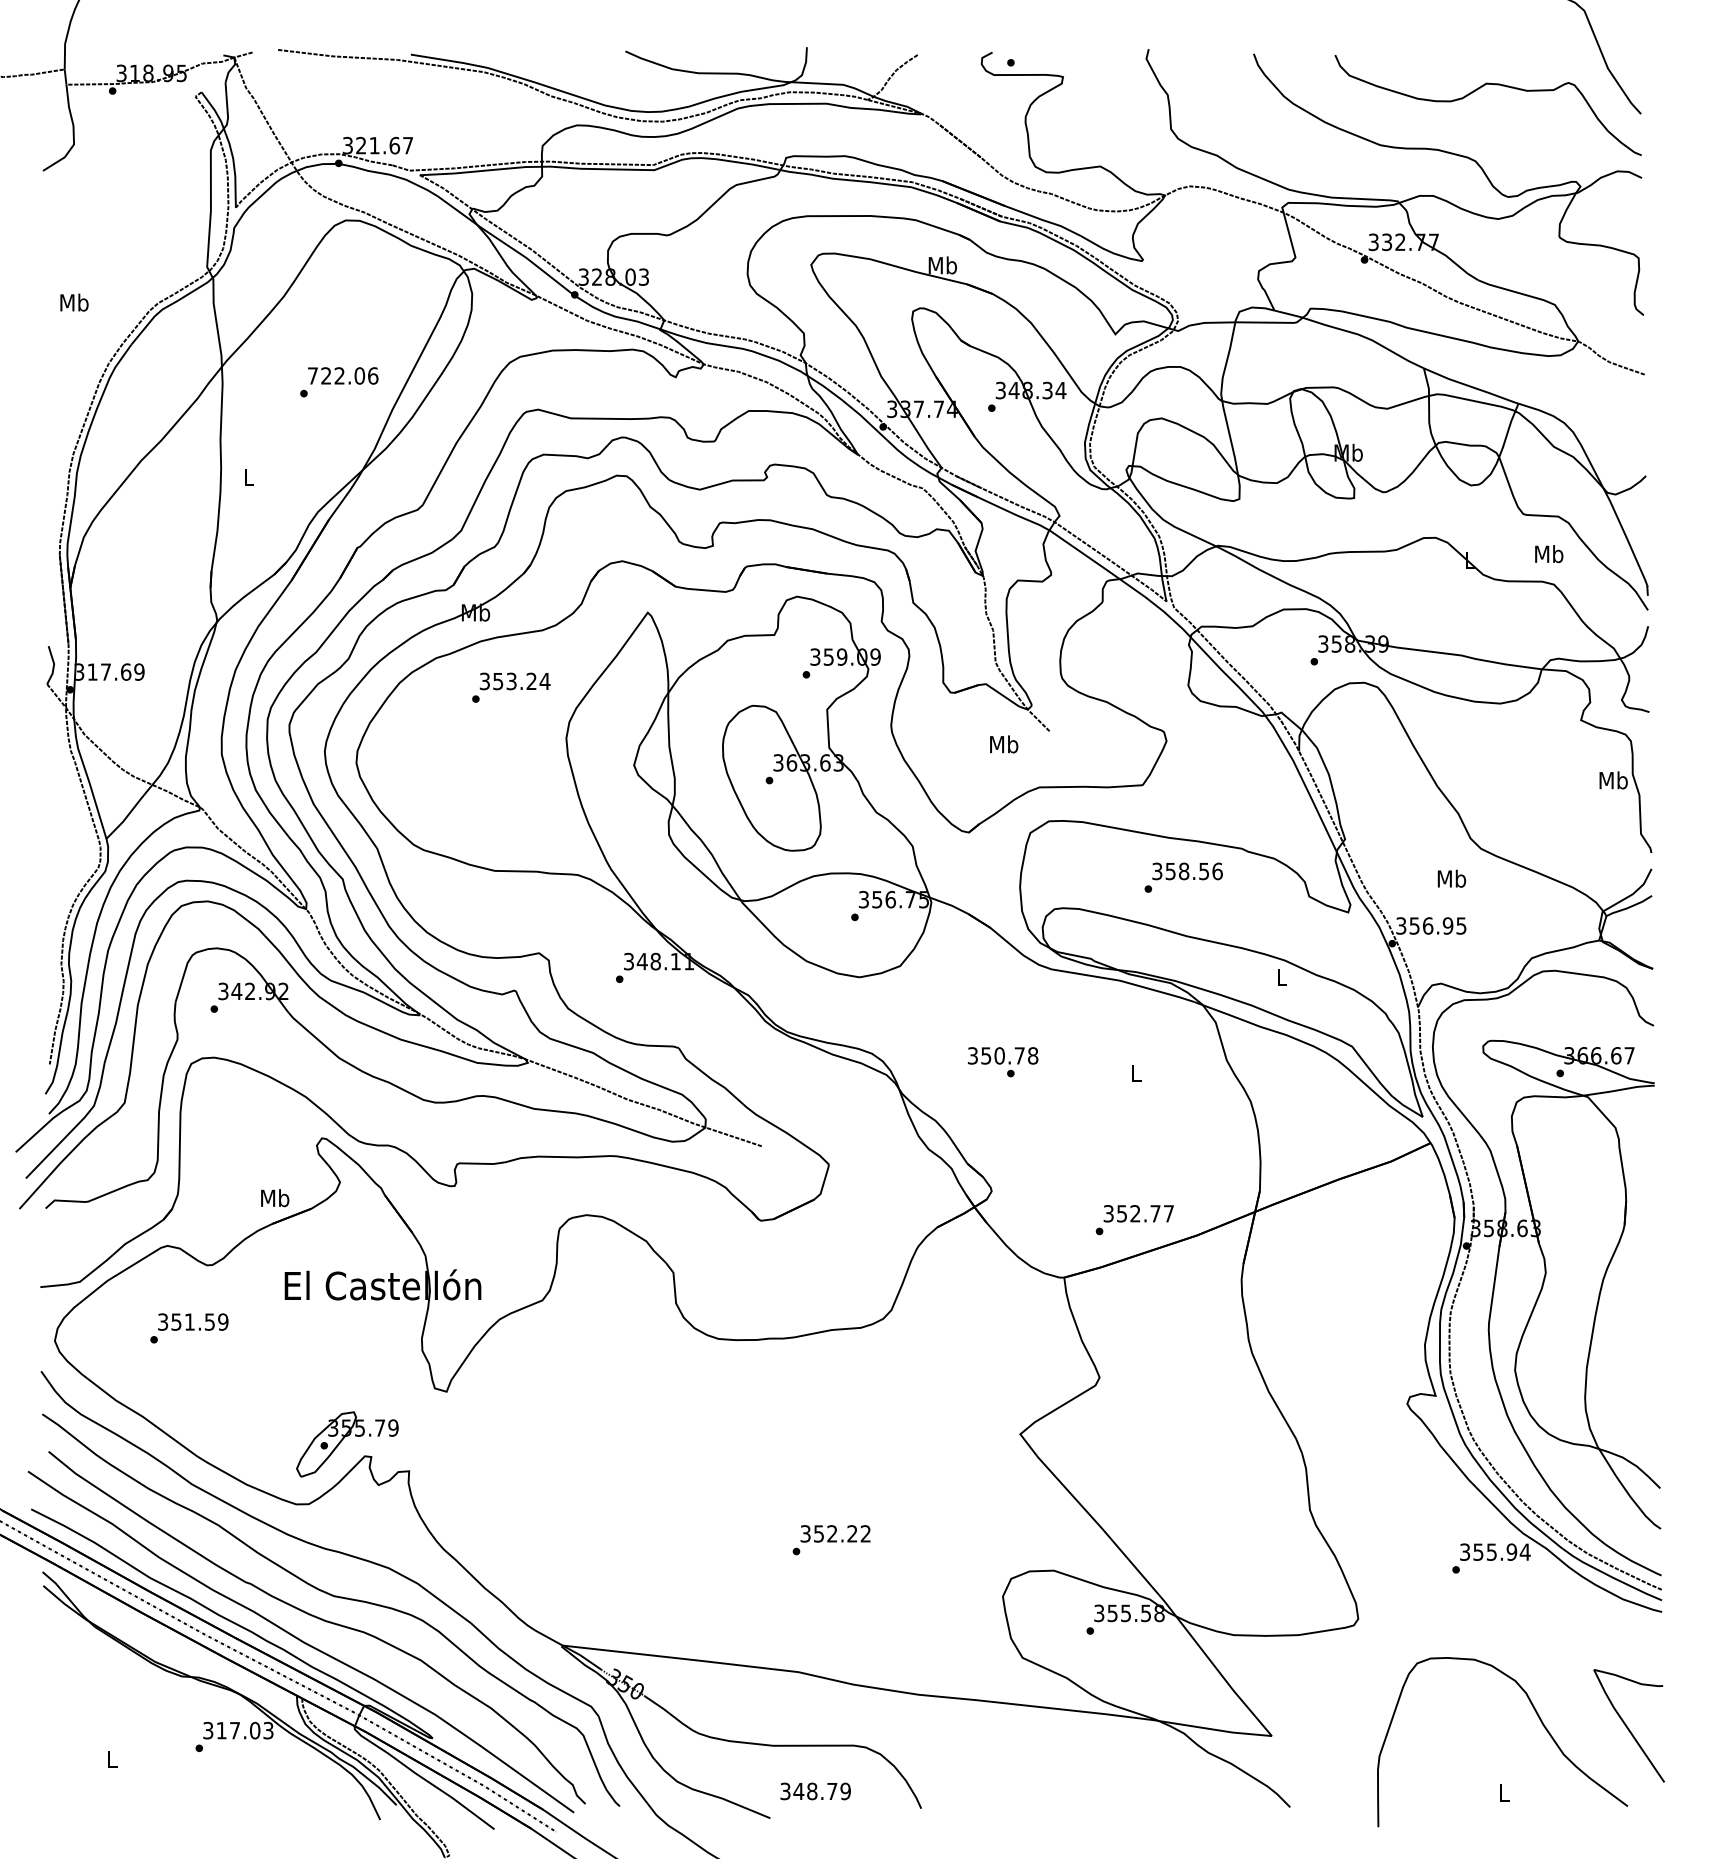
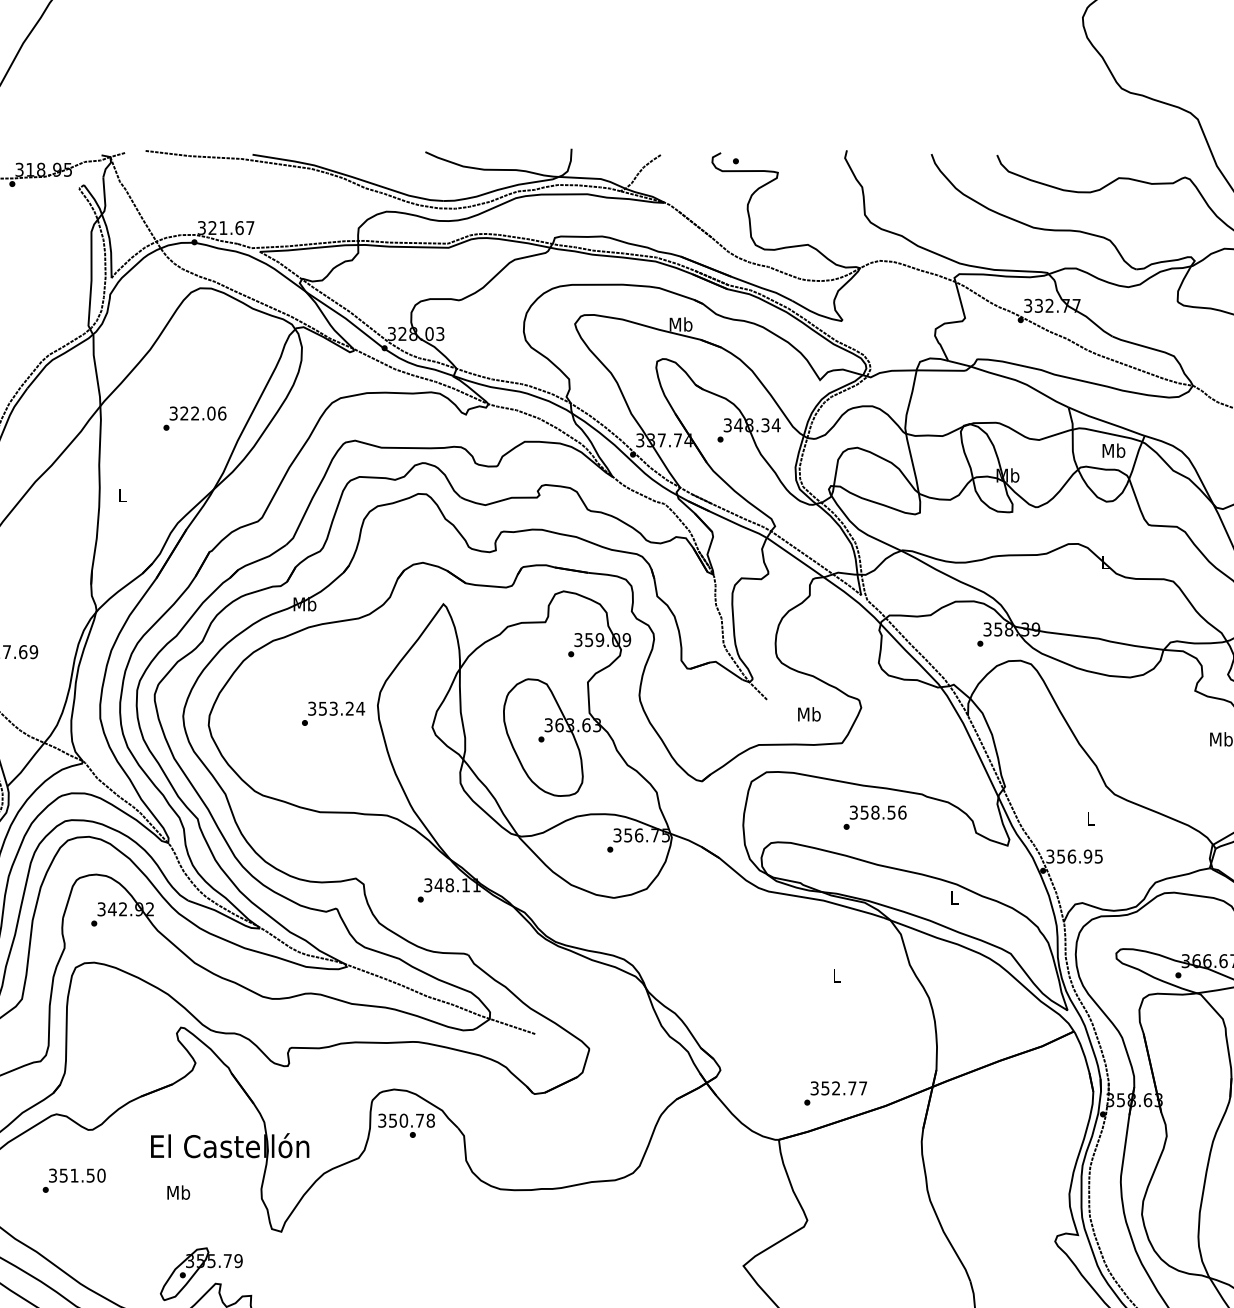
text: (312, 375) -> (173, 413), 722.06 -> 322.06
text: (1549, 554) -> (1114, 451), moved
text: (511, 687) -> (333, 713), moved
text: (1004, 744) -> (809, 714), moved
text: (1451, 878) -> (1090, 818), Mb -> L
text: (1003, 1062) -> (406, 1126), moved
text: (275, 1198) -> (178, 1192), moved
text: (223, 1321) -> (101, 1175), 351.59 -> 351.50

